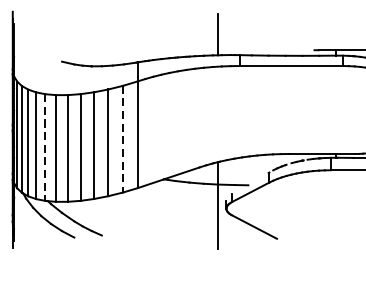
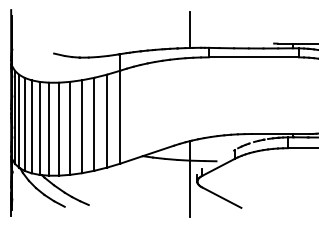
line: (123, 139) -> (107, 121), dashed -> solid
line: (45, 147) -> (39, 128), dashed -> solid

